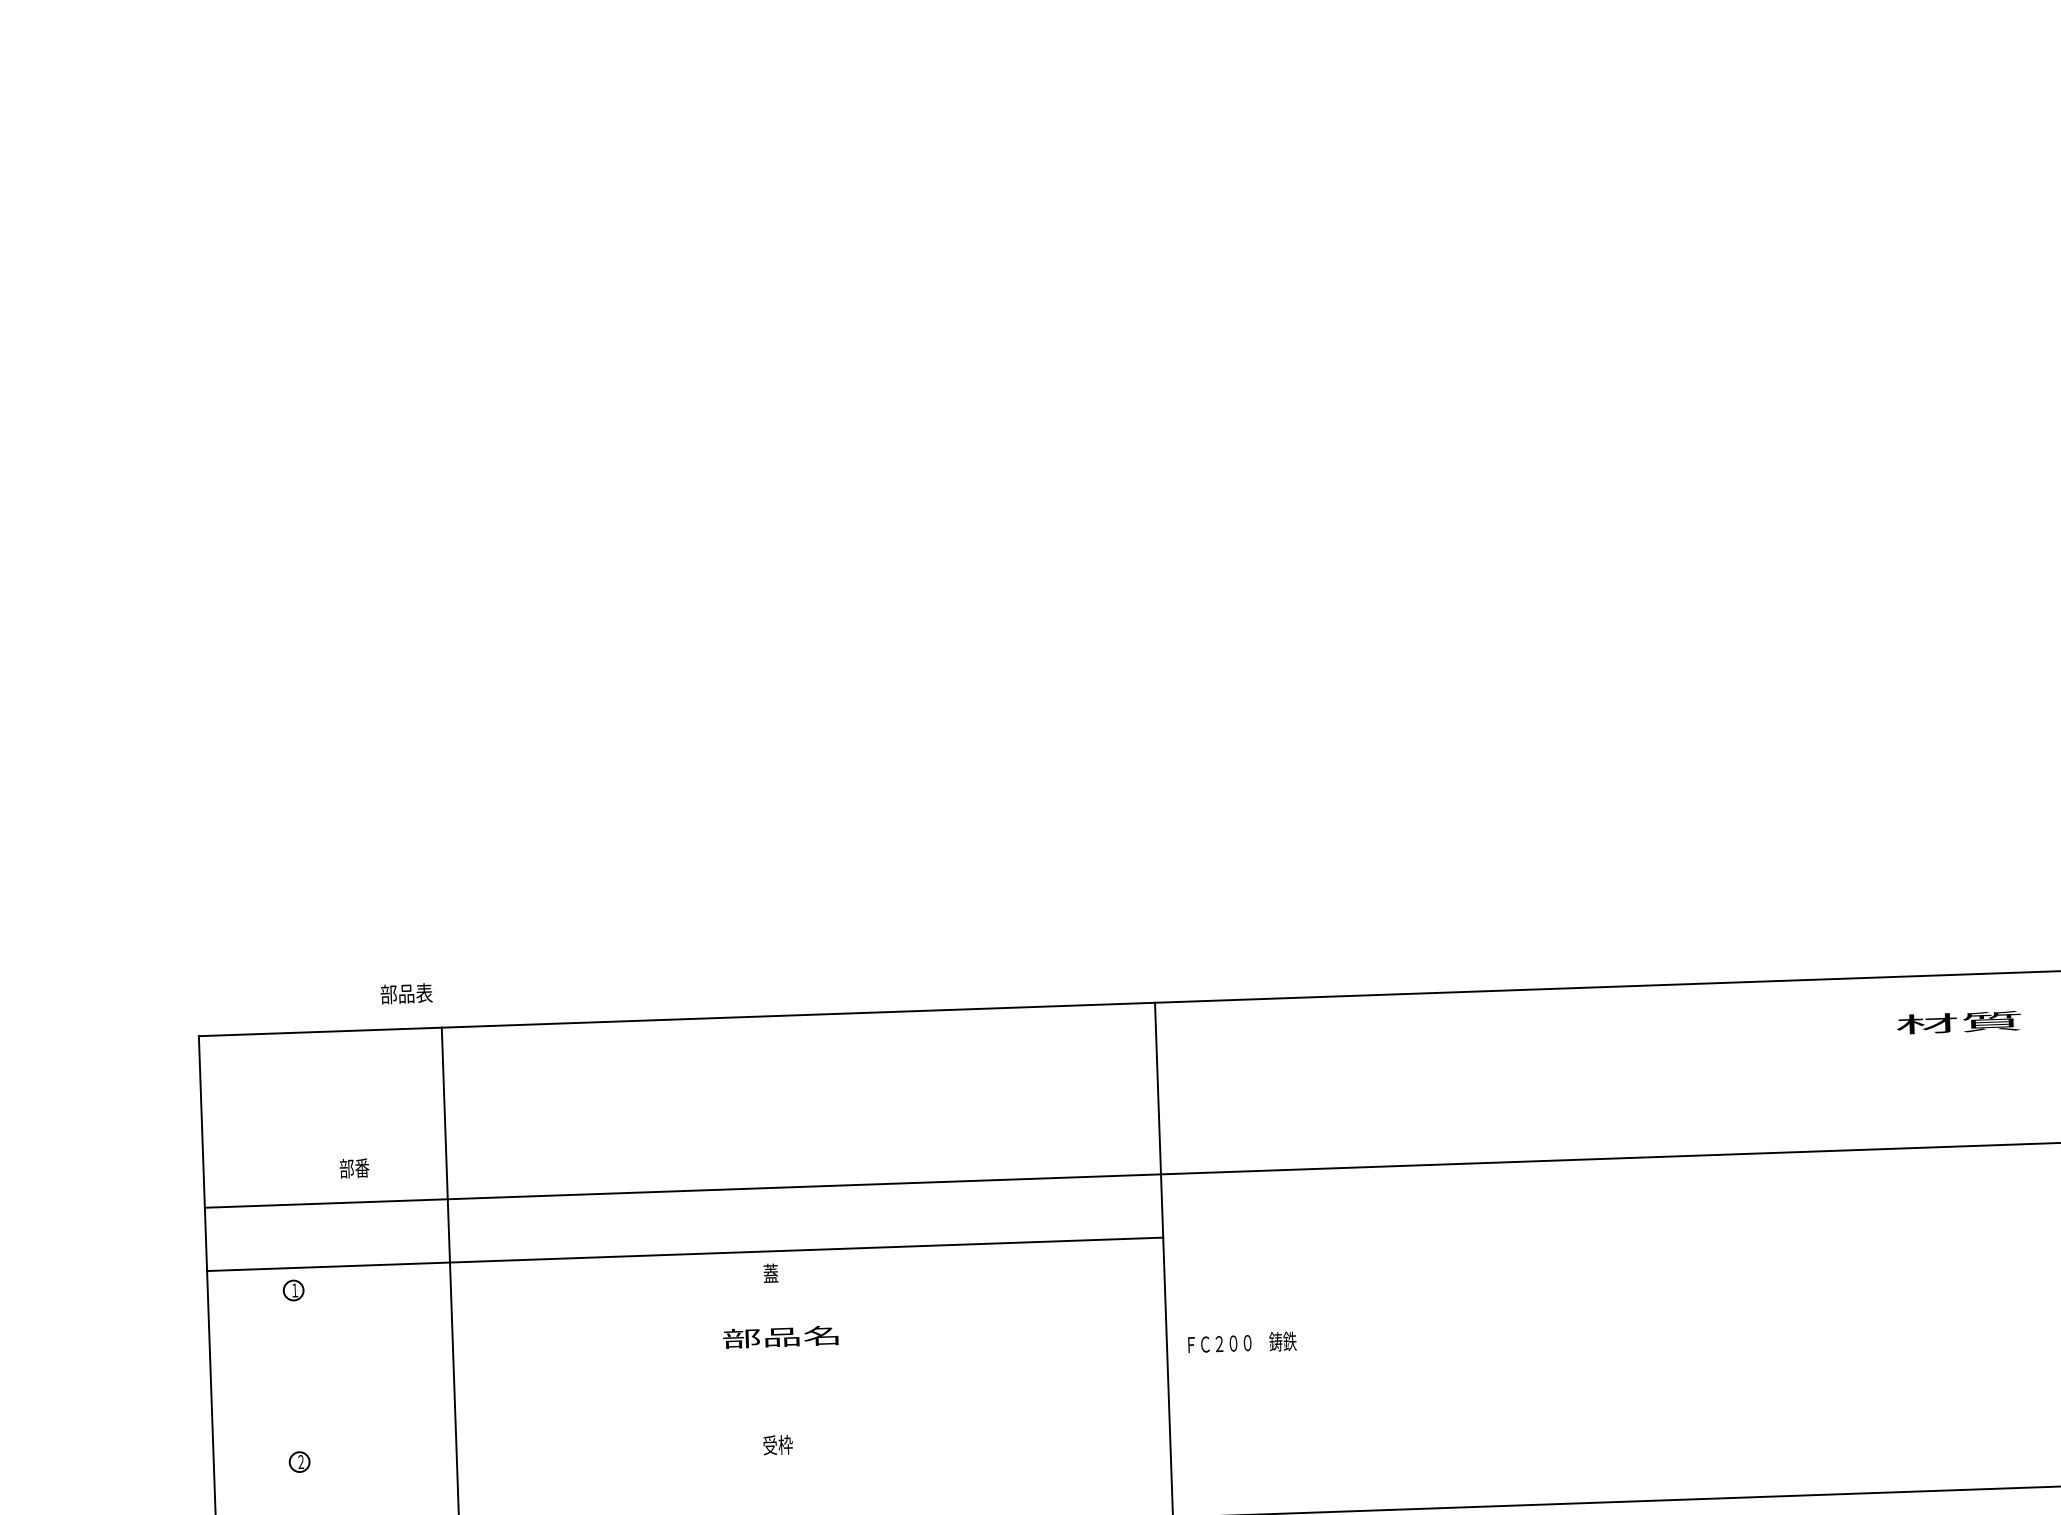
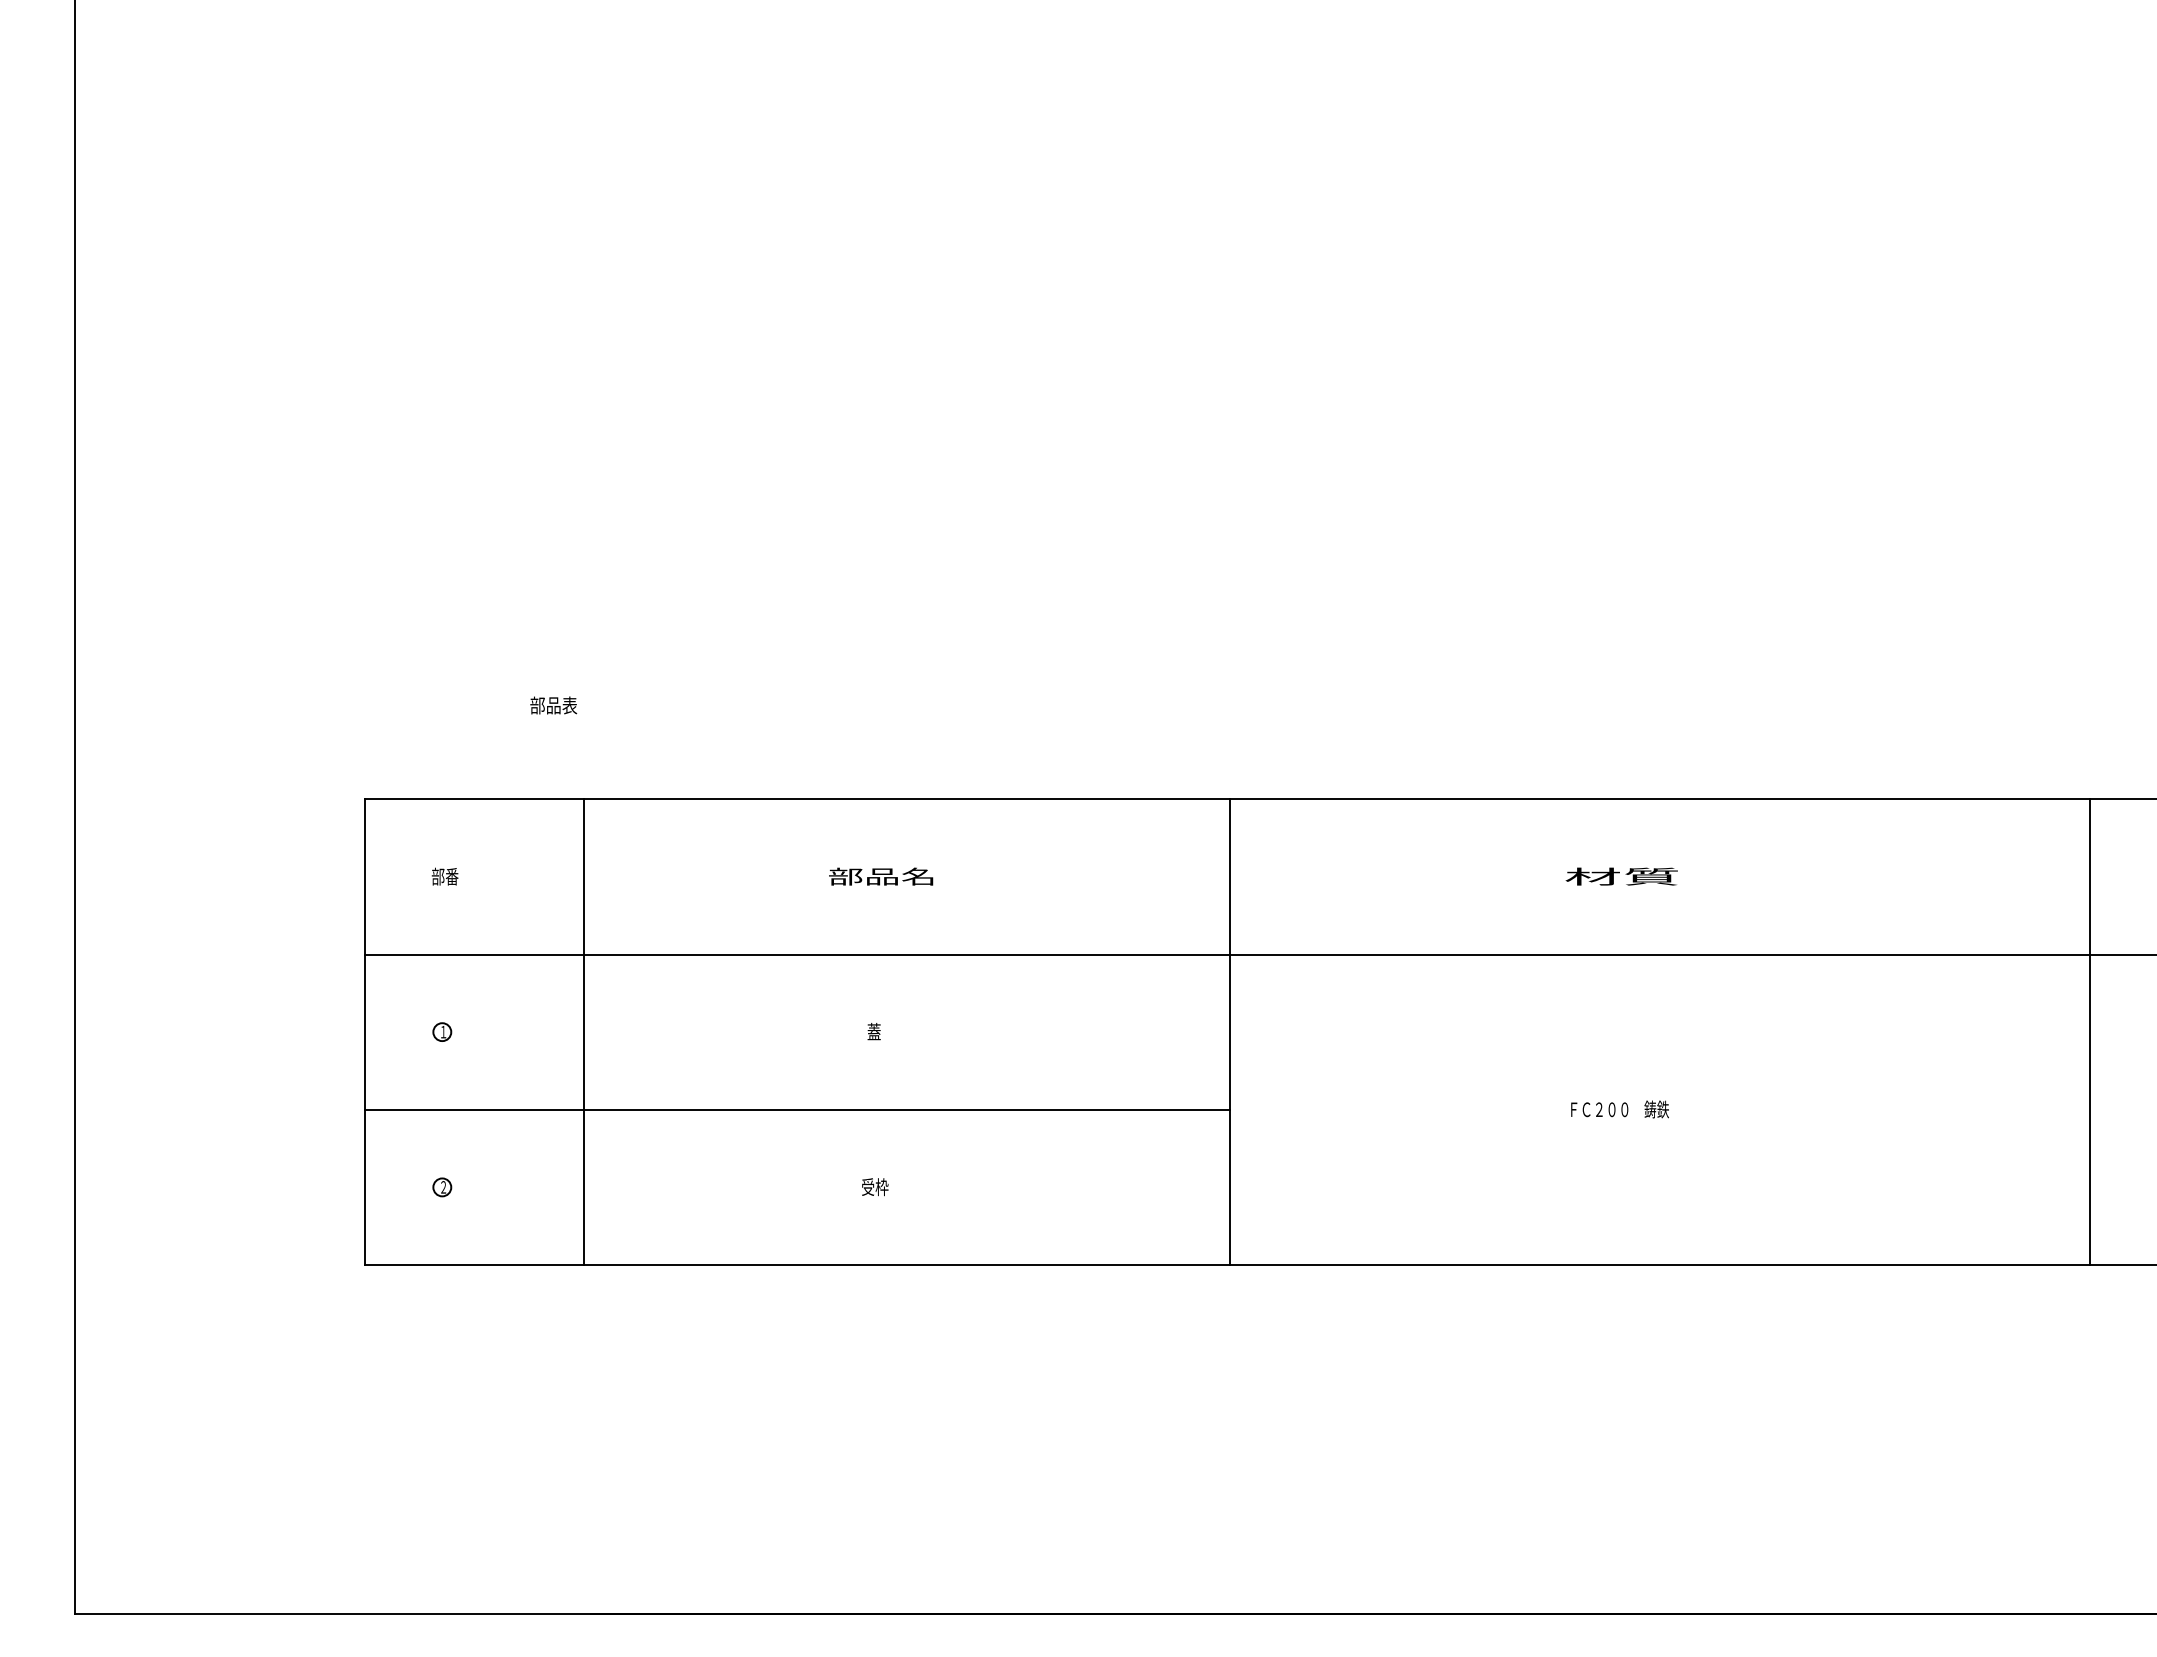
text: (406, 993) -> (553, 705), moved
text: (1958, 1022) -> (1621, 876), moved
text: (353, 1168) -> (444, 876), moved
line: (684, 1254) -> (796, 1109), moved
text: (781, 1336) -> (881, 876), moved
text: (1241, 1343) -> (1619, 1109), moved

